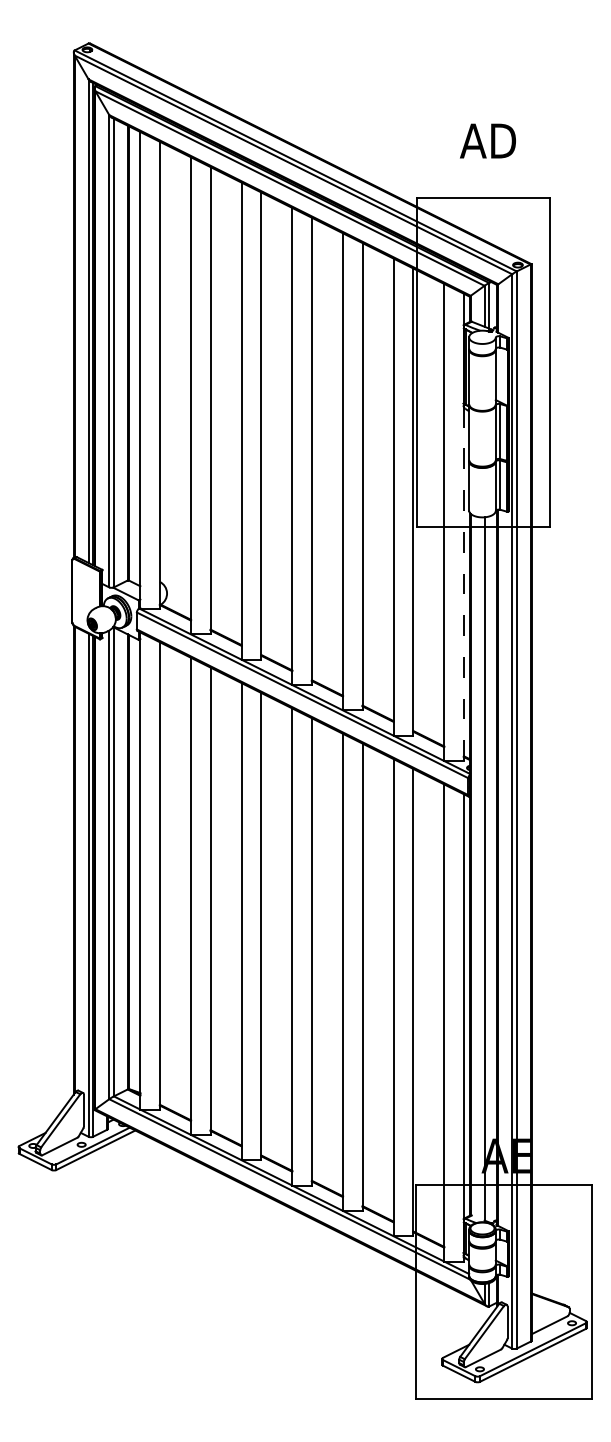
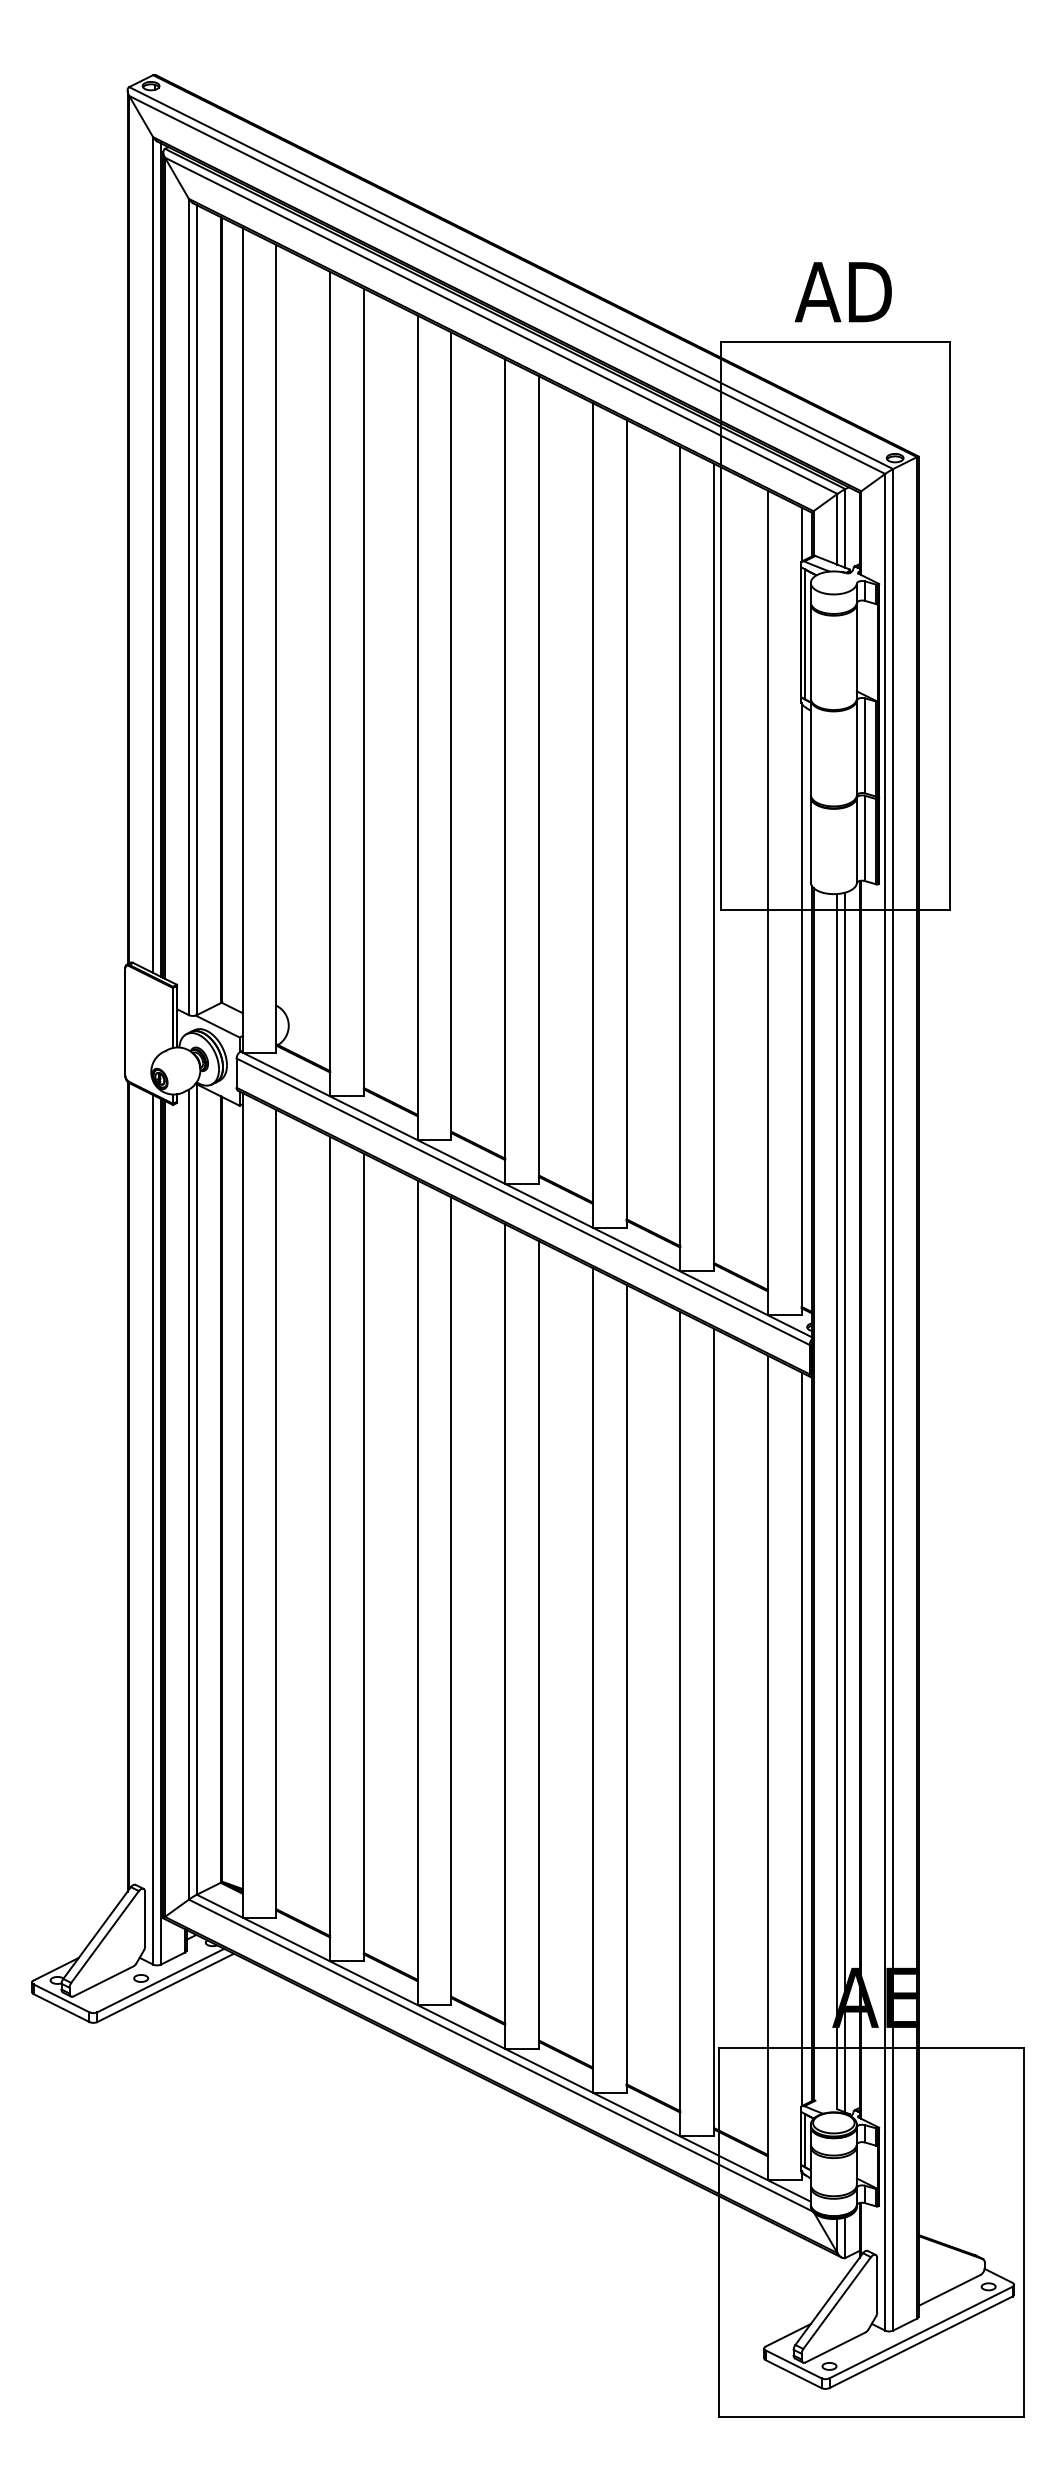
text: (487, 140) -> (842, 291), moved
line: (463, 583) -> (801, 1008), dashed -> solid
line: (489, 869) -> (845, 1502), added

